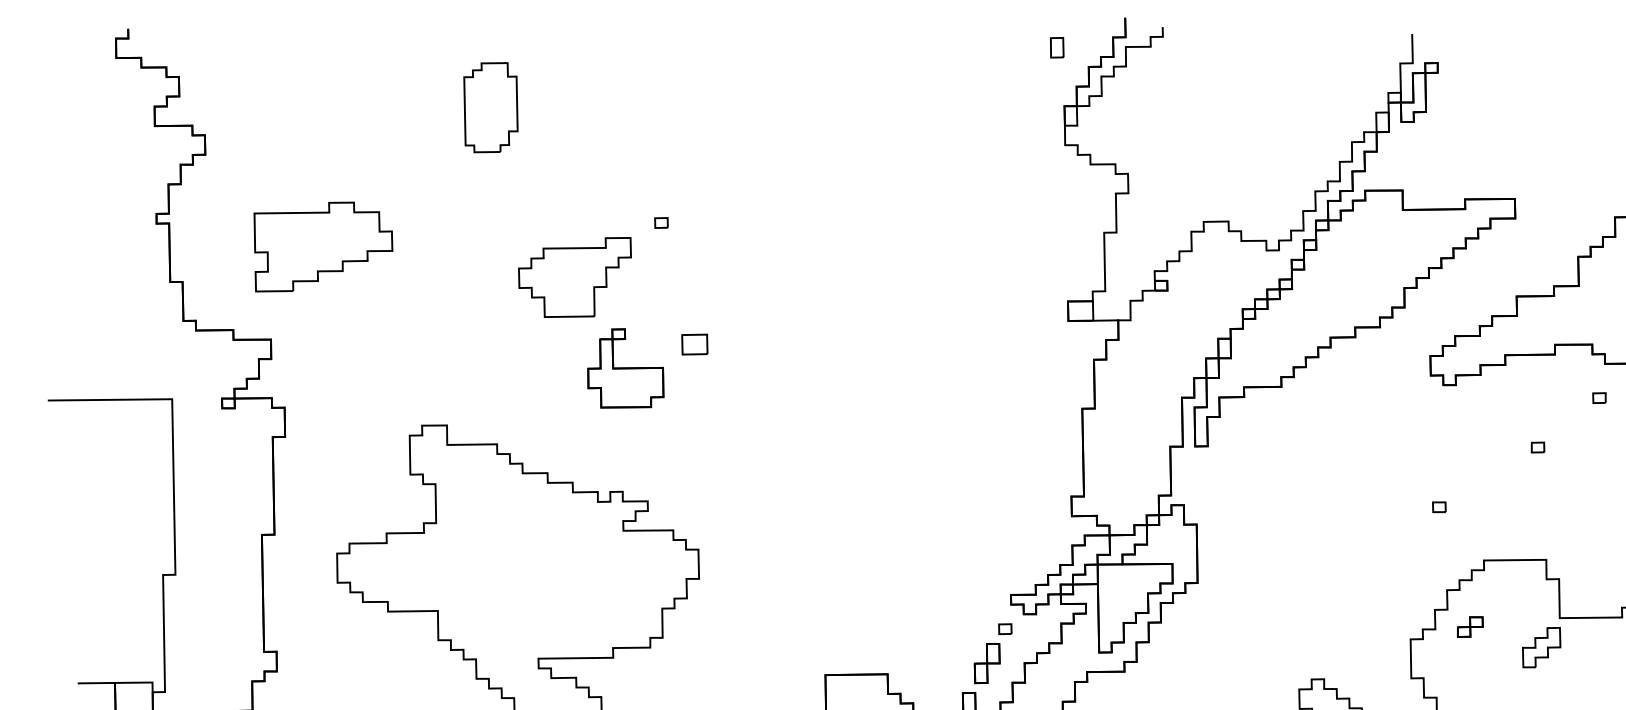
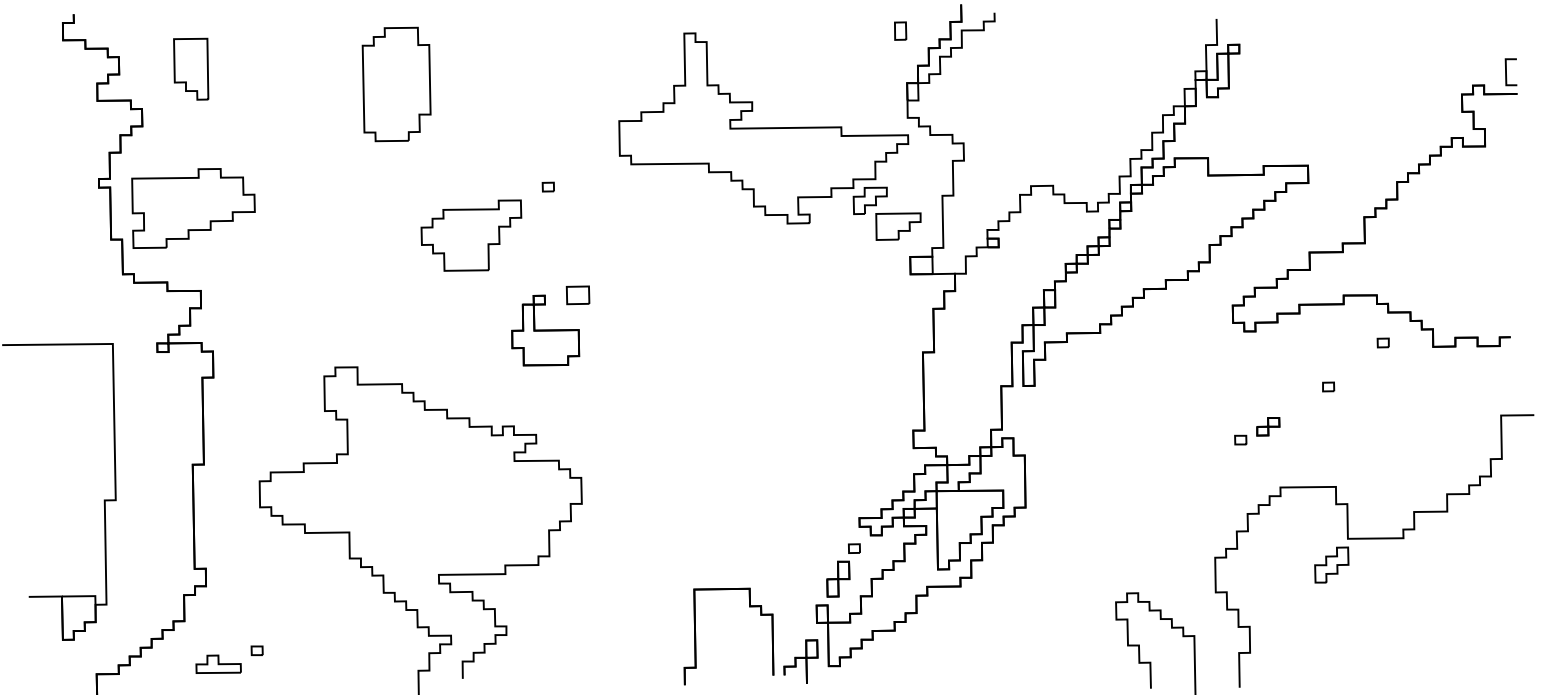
part: (260, 89) -> (191, 68), added
part: (490, 107) -> (396, 84), size x1.43
part: (909, 166) -> (769, 136), added
part: (323, 247) -> (193, 208), moved
part: (625, 368) -> (545, 330), moved
part: (1470, 626) -> (1268, 426), moved

